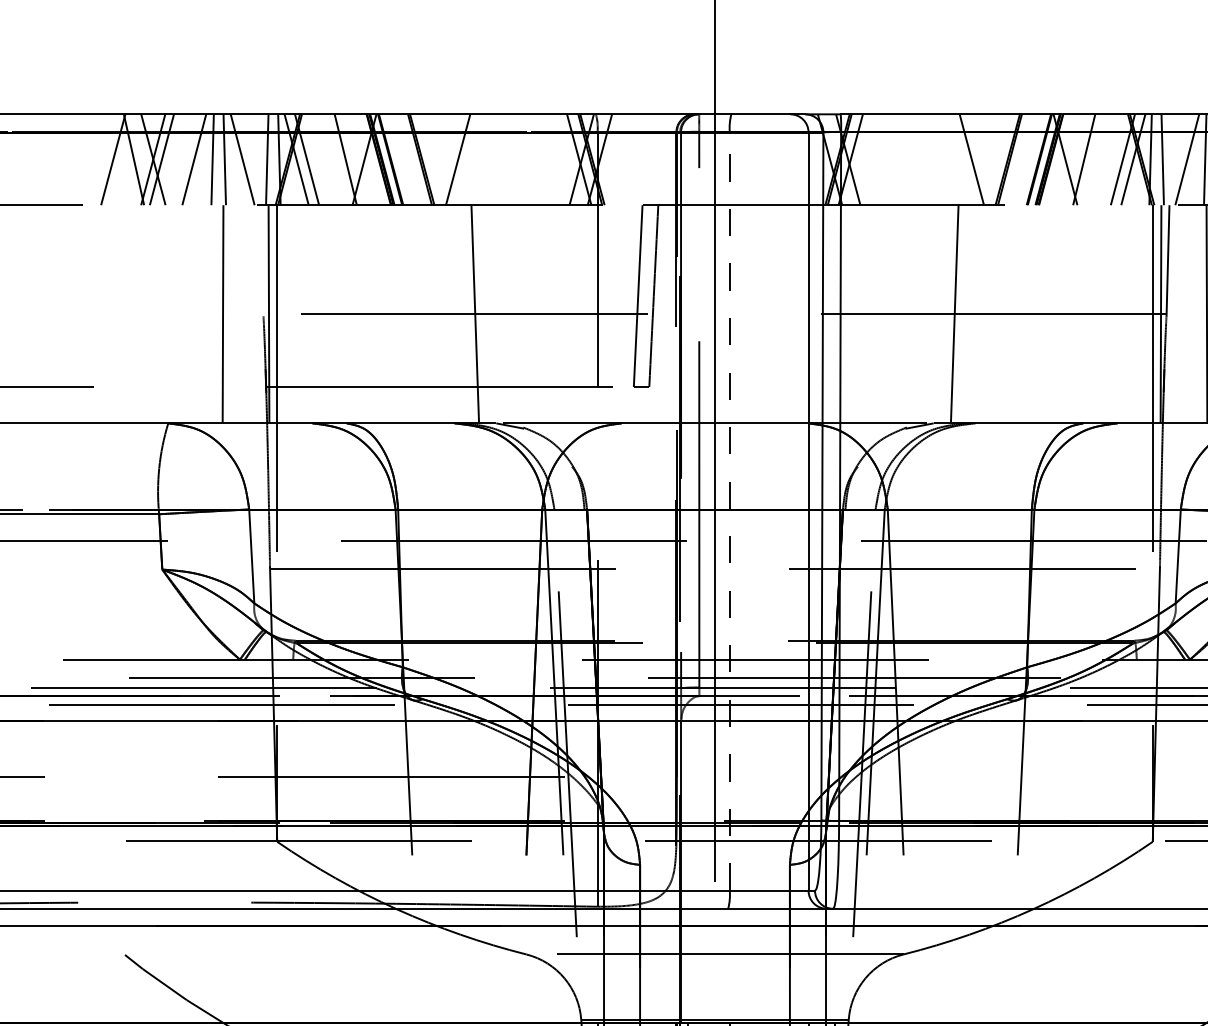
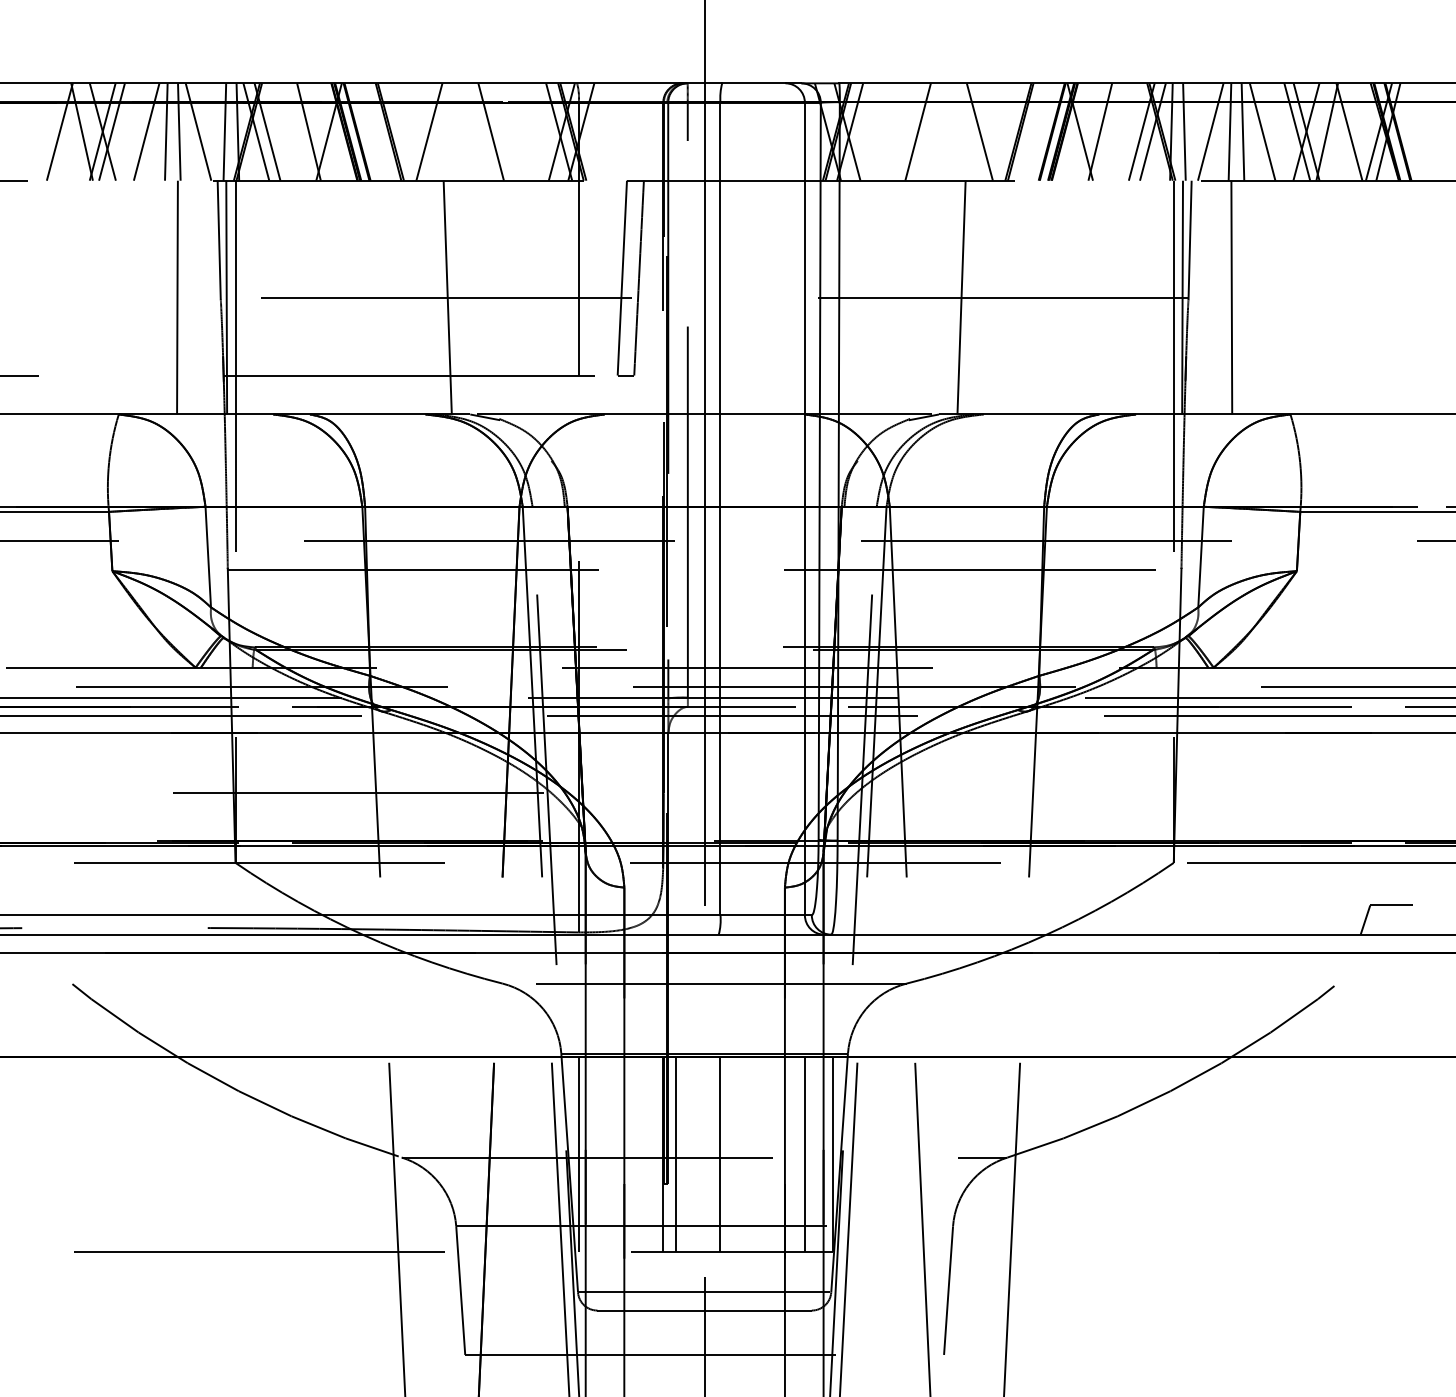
line: (515, 159) -> (490, 131), added
line: (913, 159) -> (917, 131), added
line: (261, 260) -> (218, 240), added
line: (729, 511) -> (720, 508), dashed -> solid

